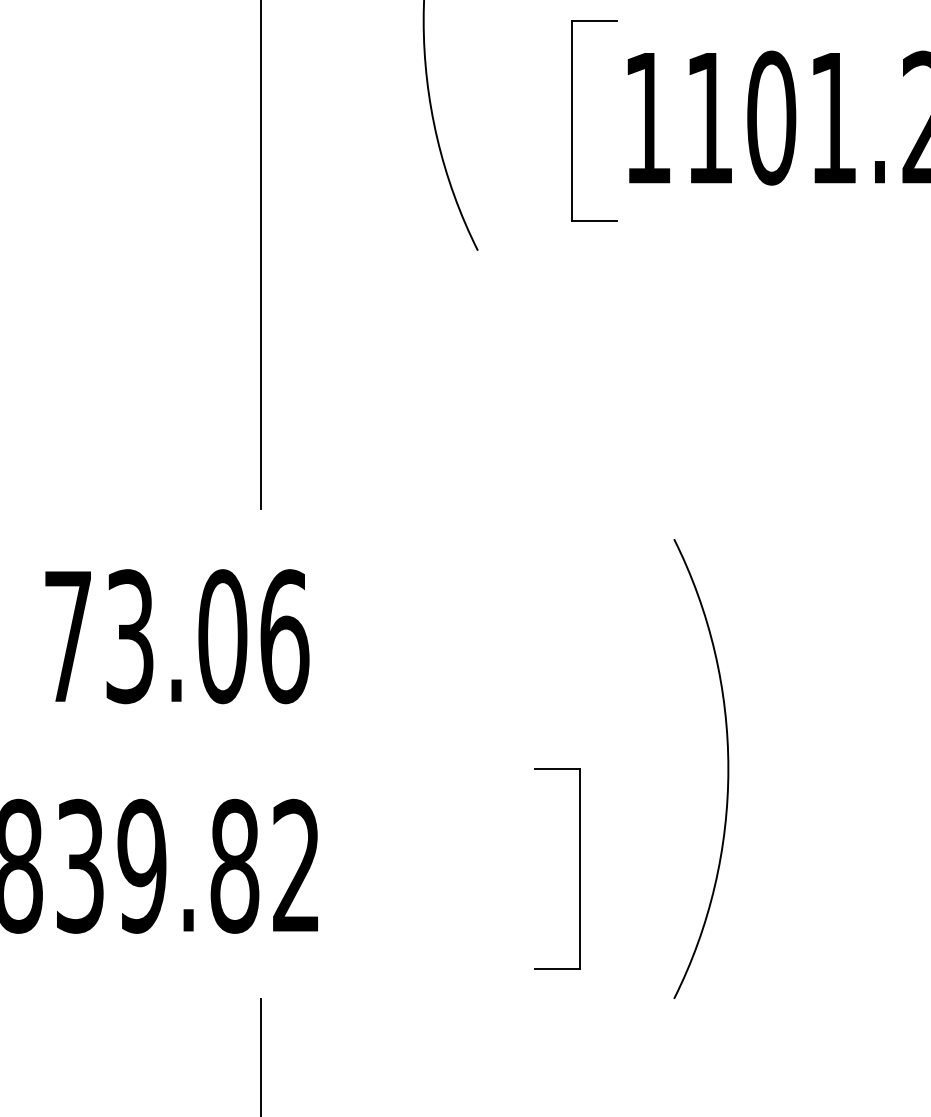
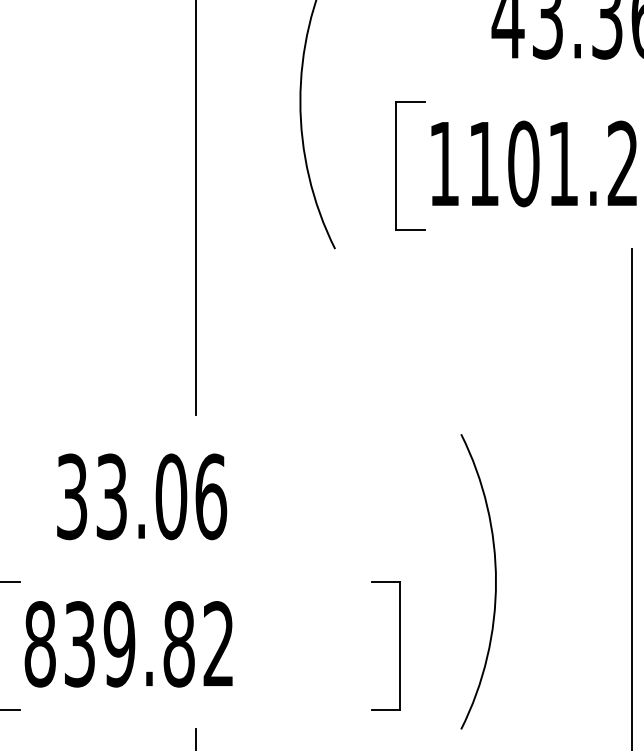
text: (68, 636) -> (72, 496), 73.06 -> 33.06

